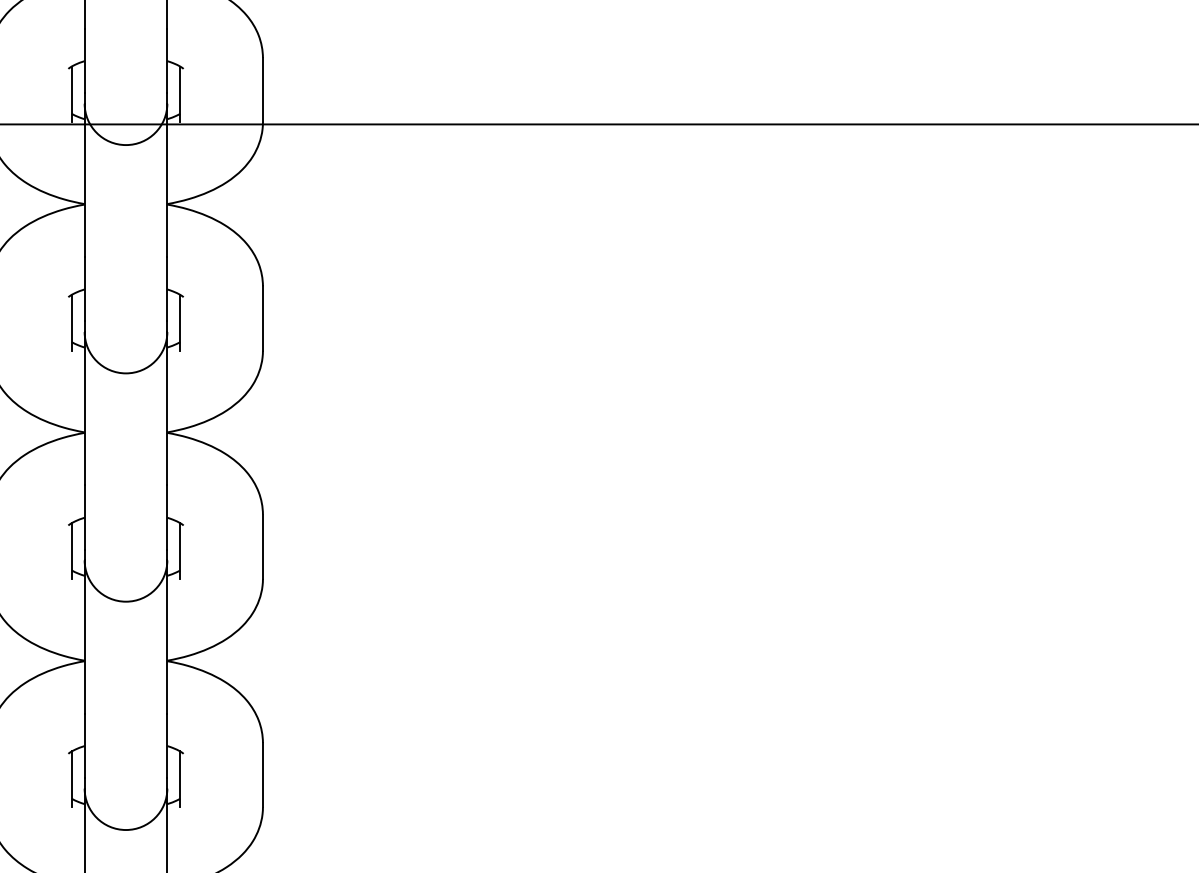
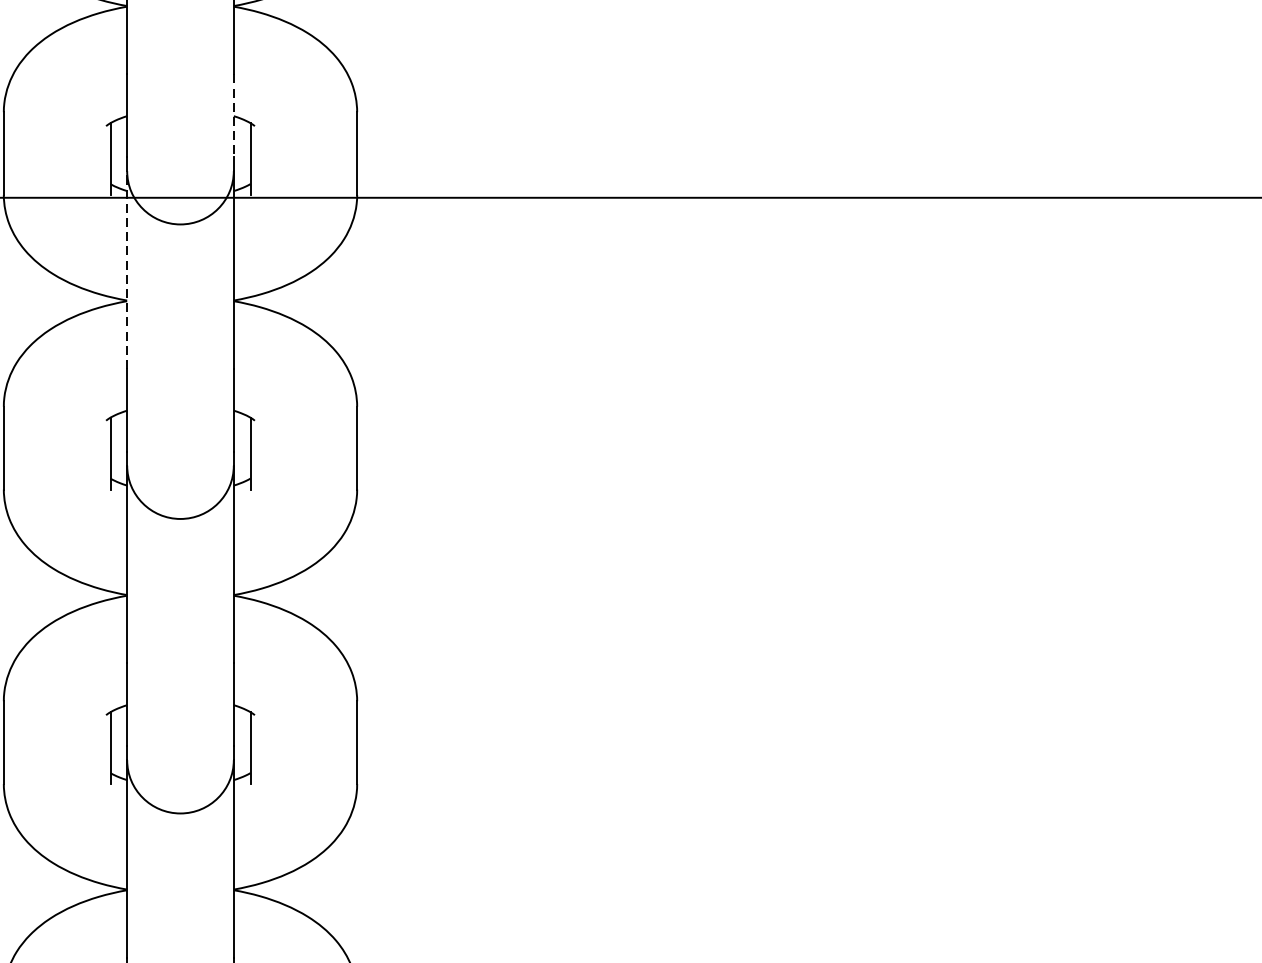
line: (167, 61) -> (234, 116), solid -> dashed
line: (84, 180) -> (126, 270), solid -> dashed

